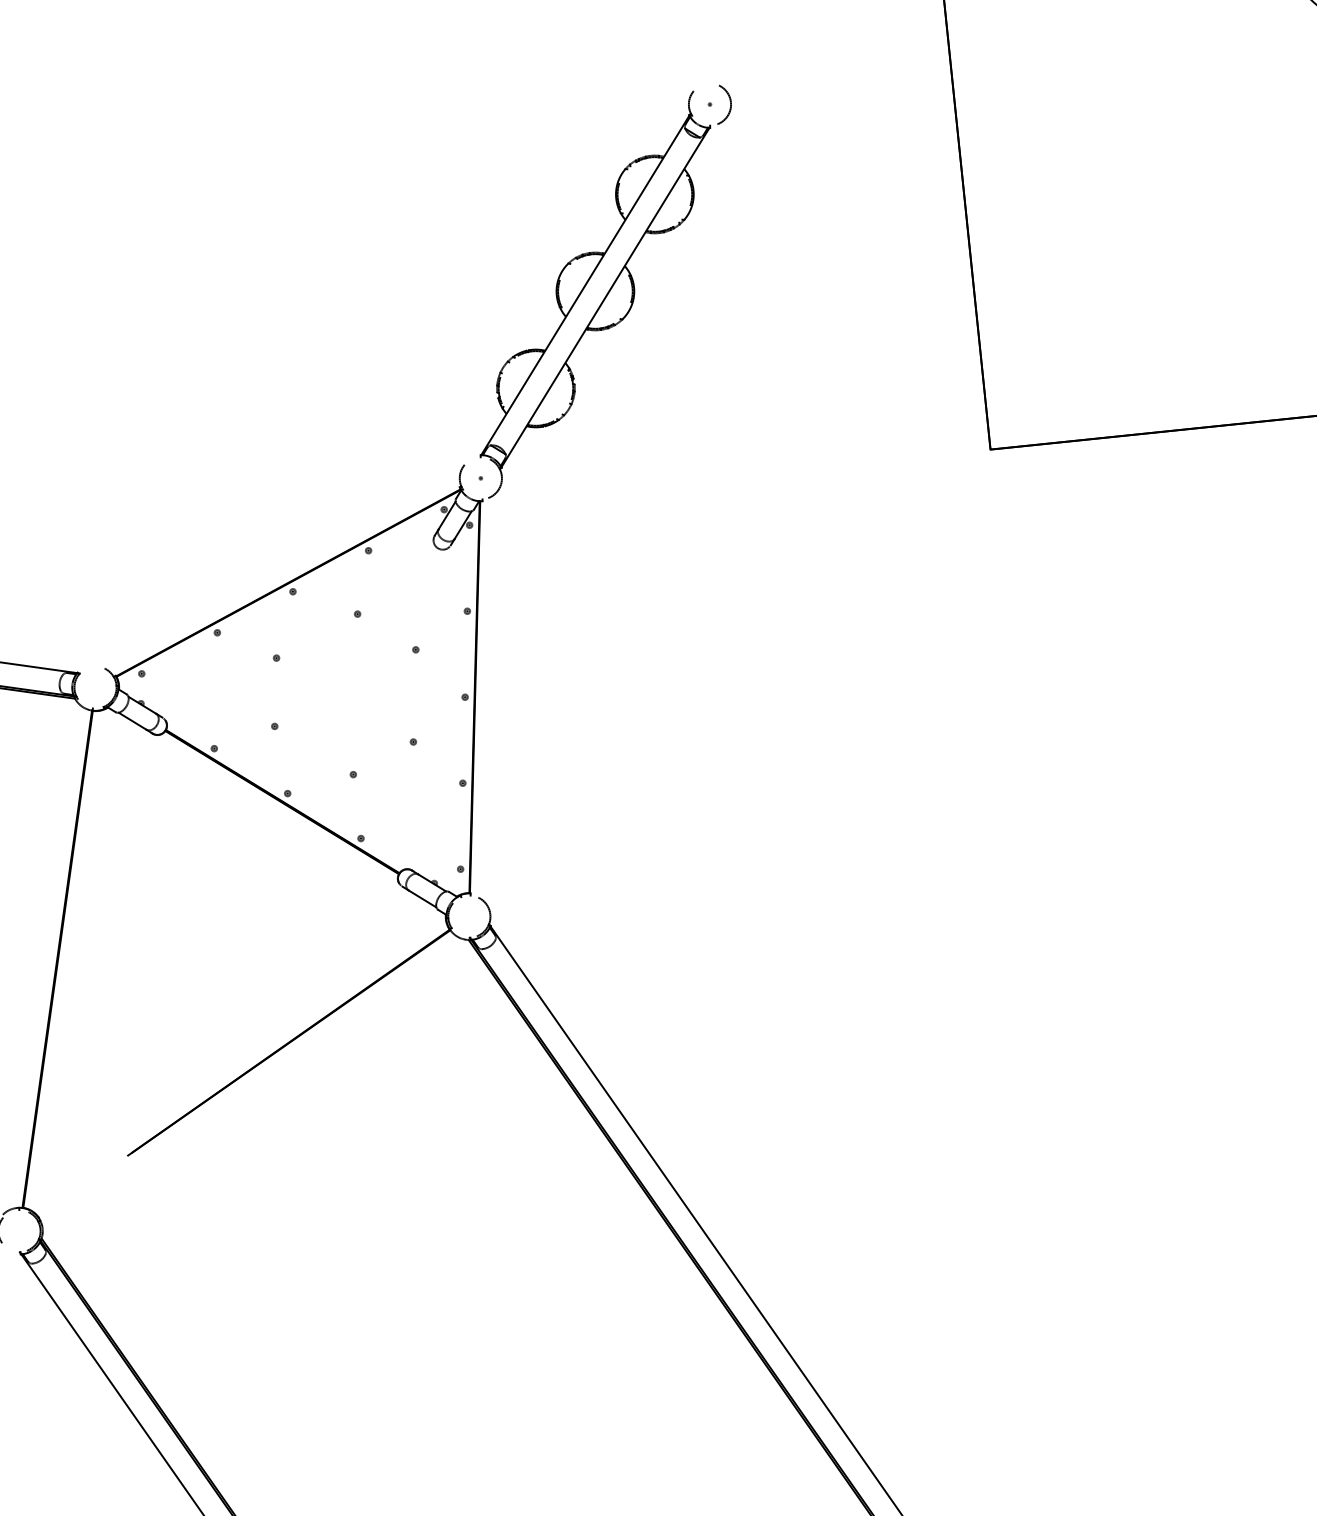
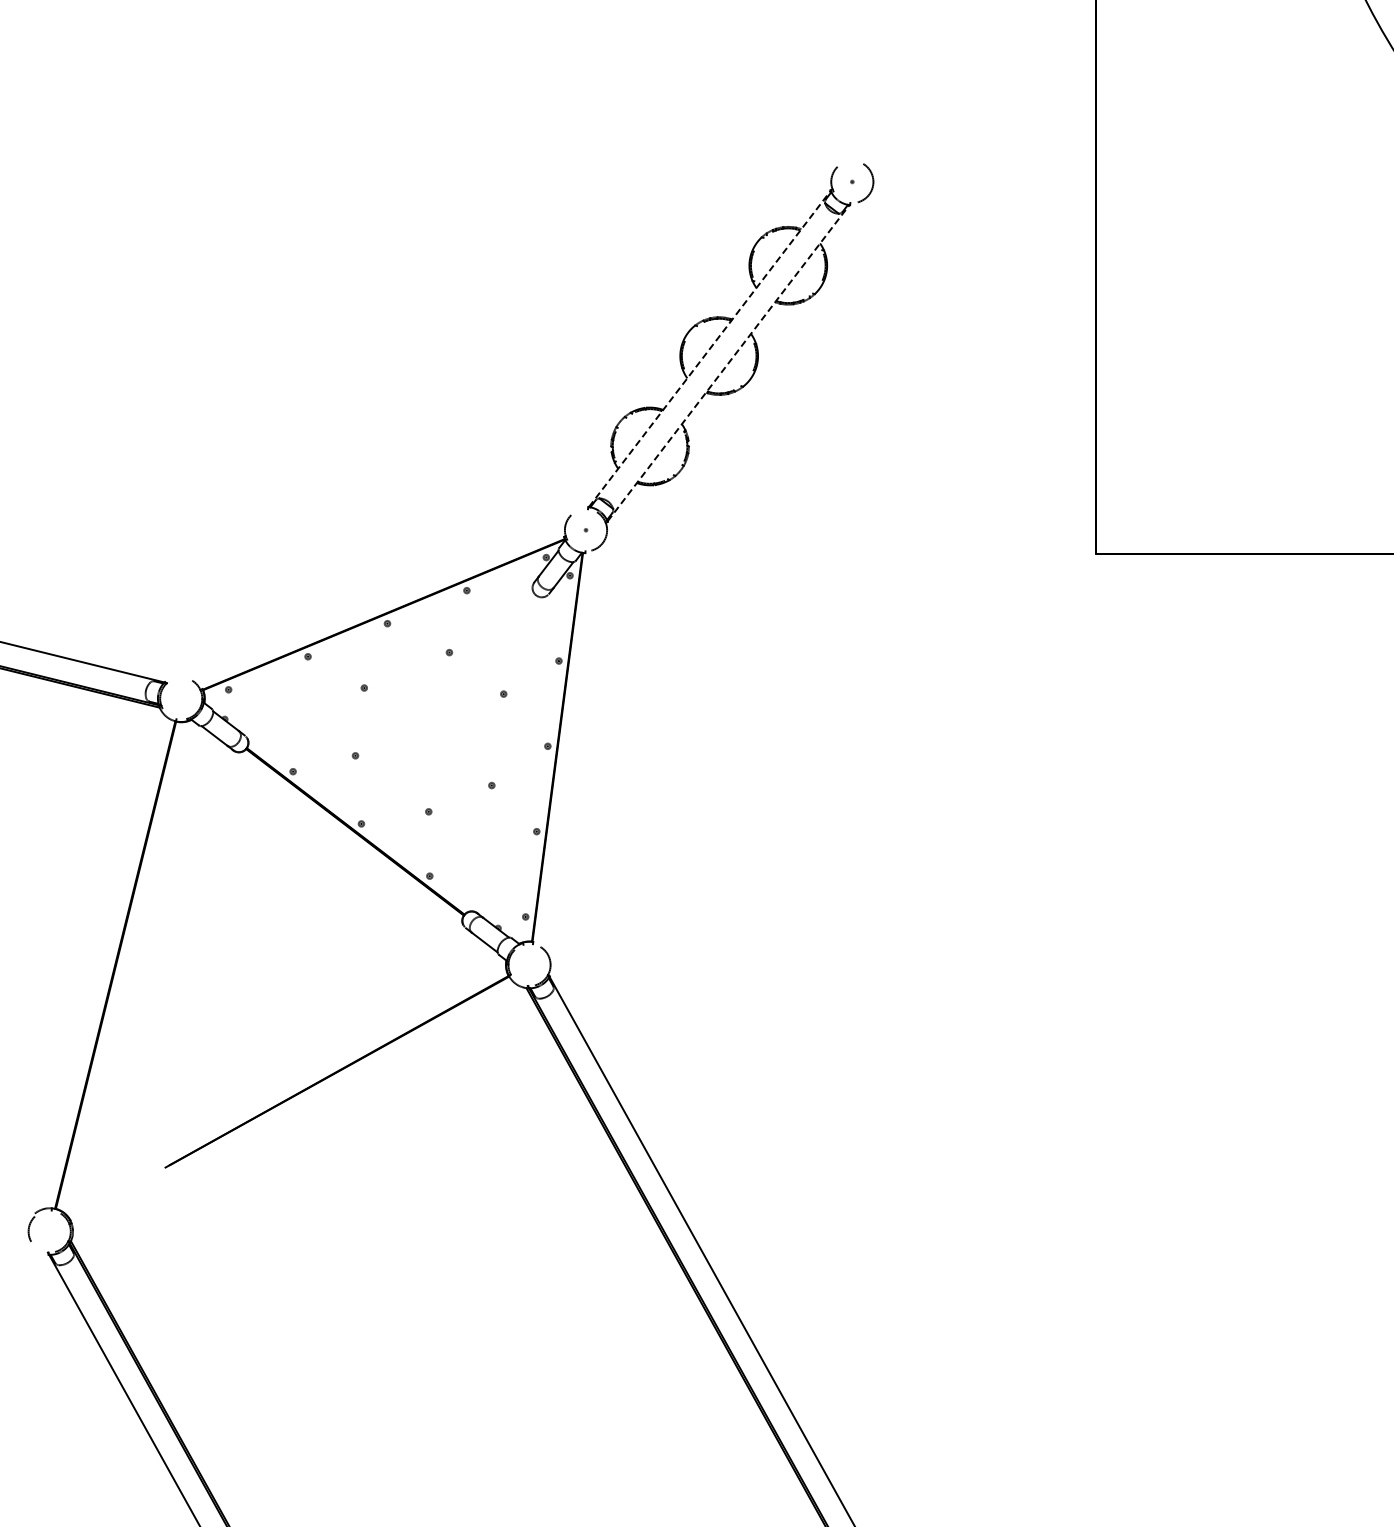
line: (585, 284) -> (709, 348), solid -> dashed
line: (605, 297) -> (728, 363), solid -> dashed

